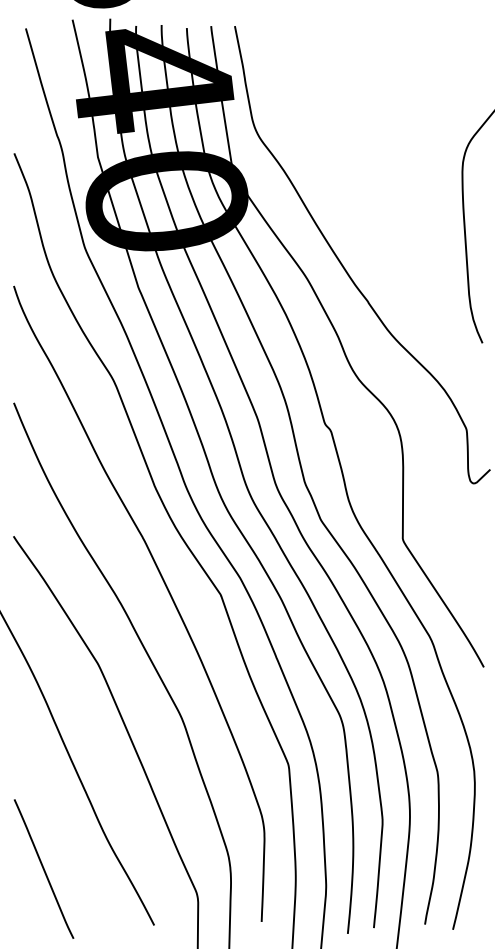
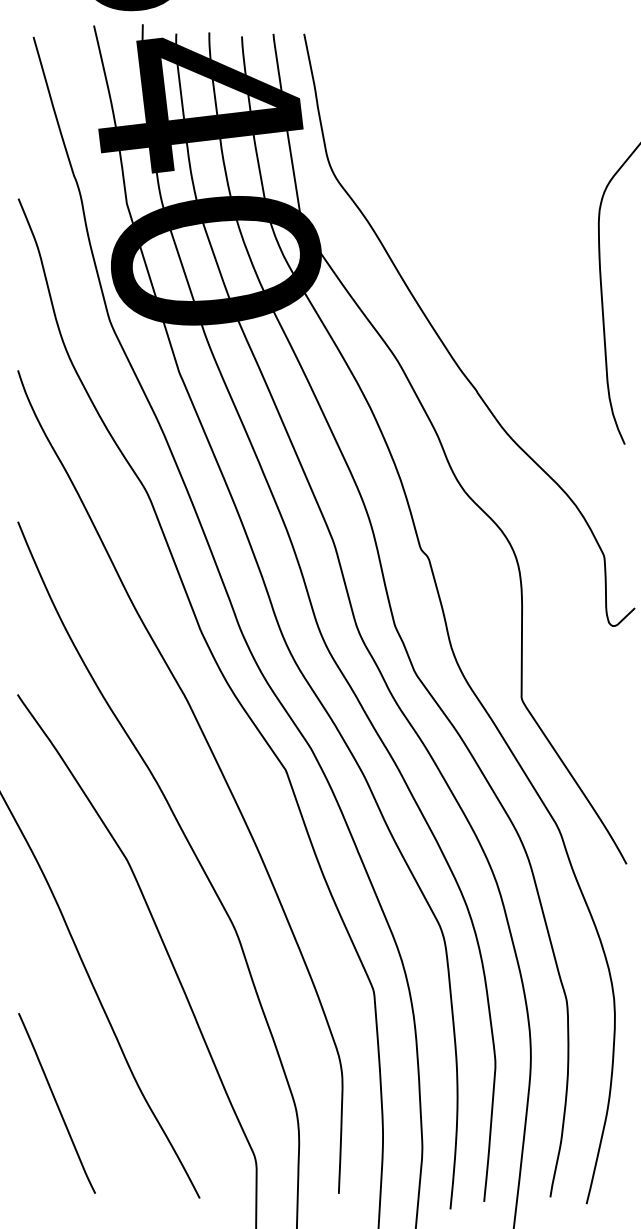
curve: (43, 868) -> (56, 1102), moved

